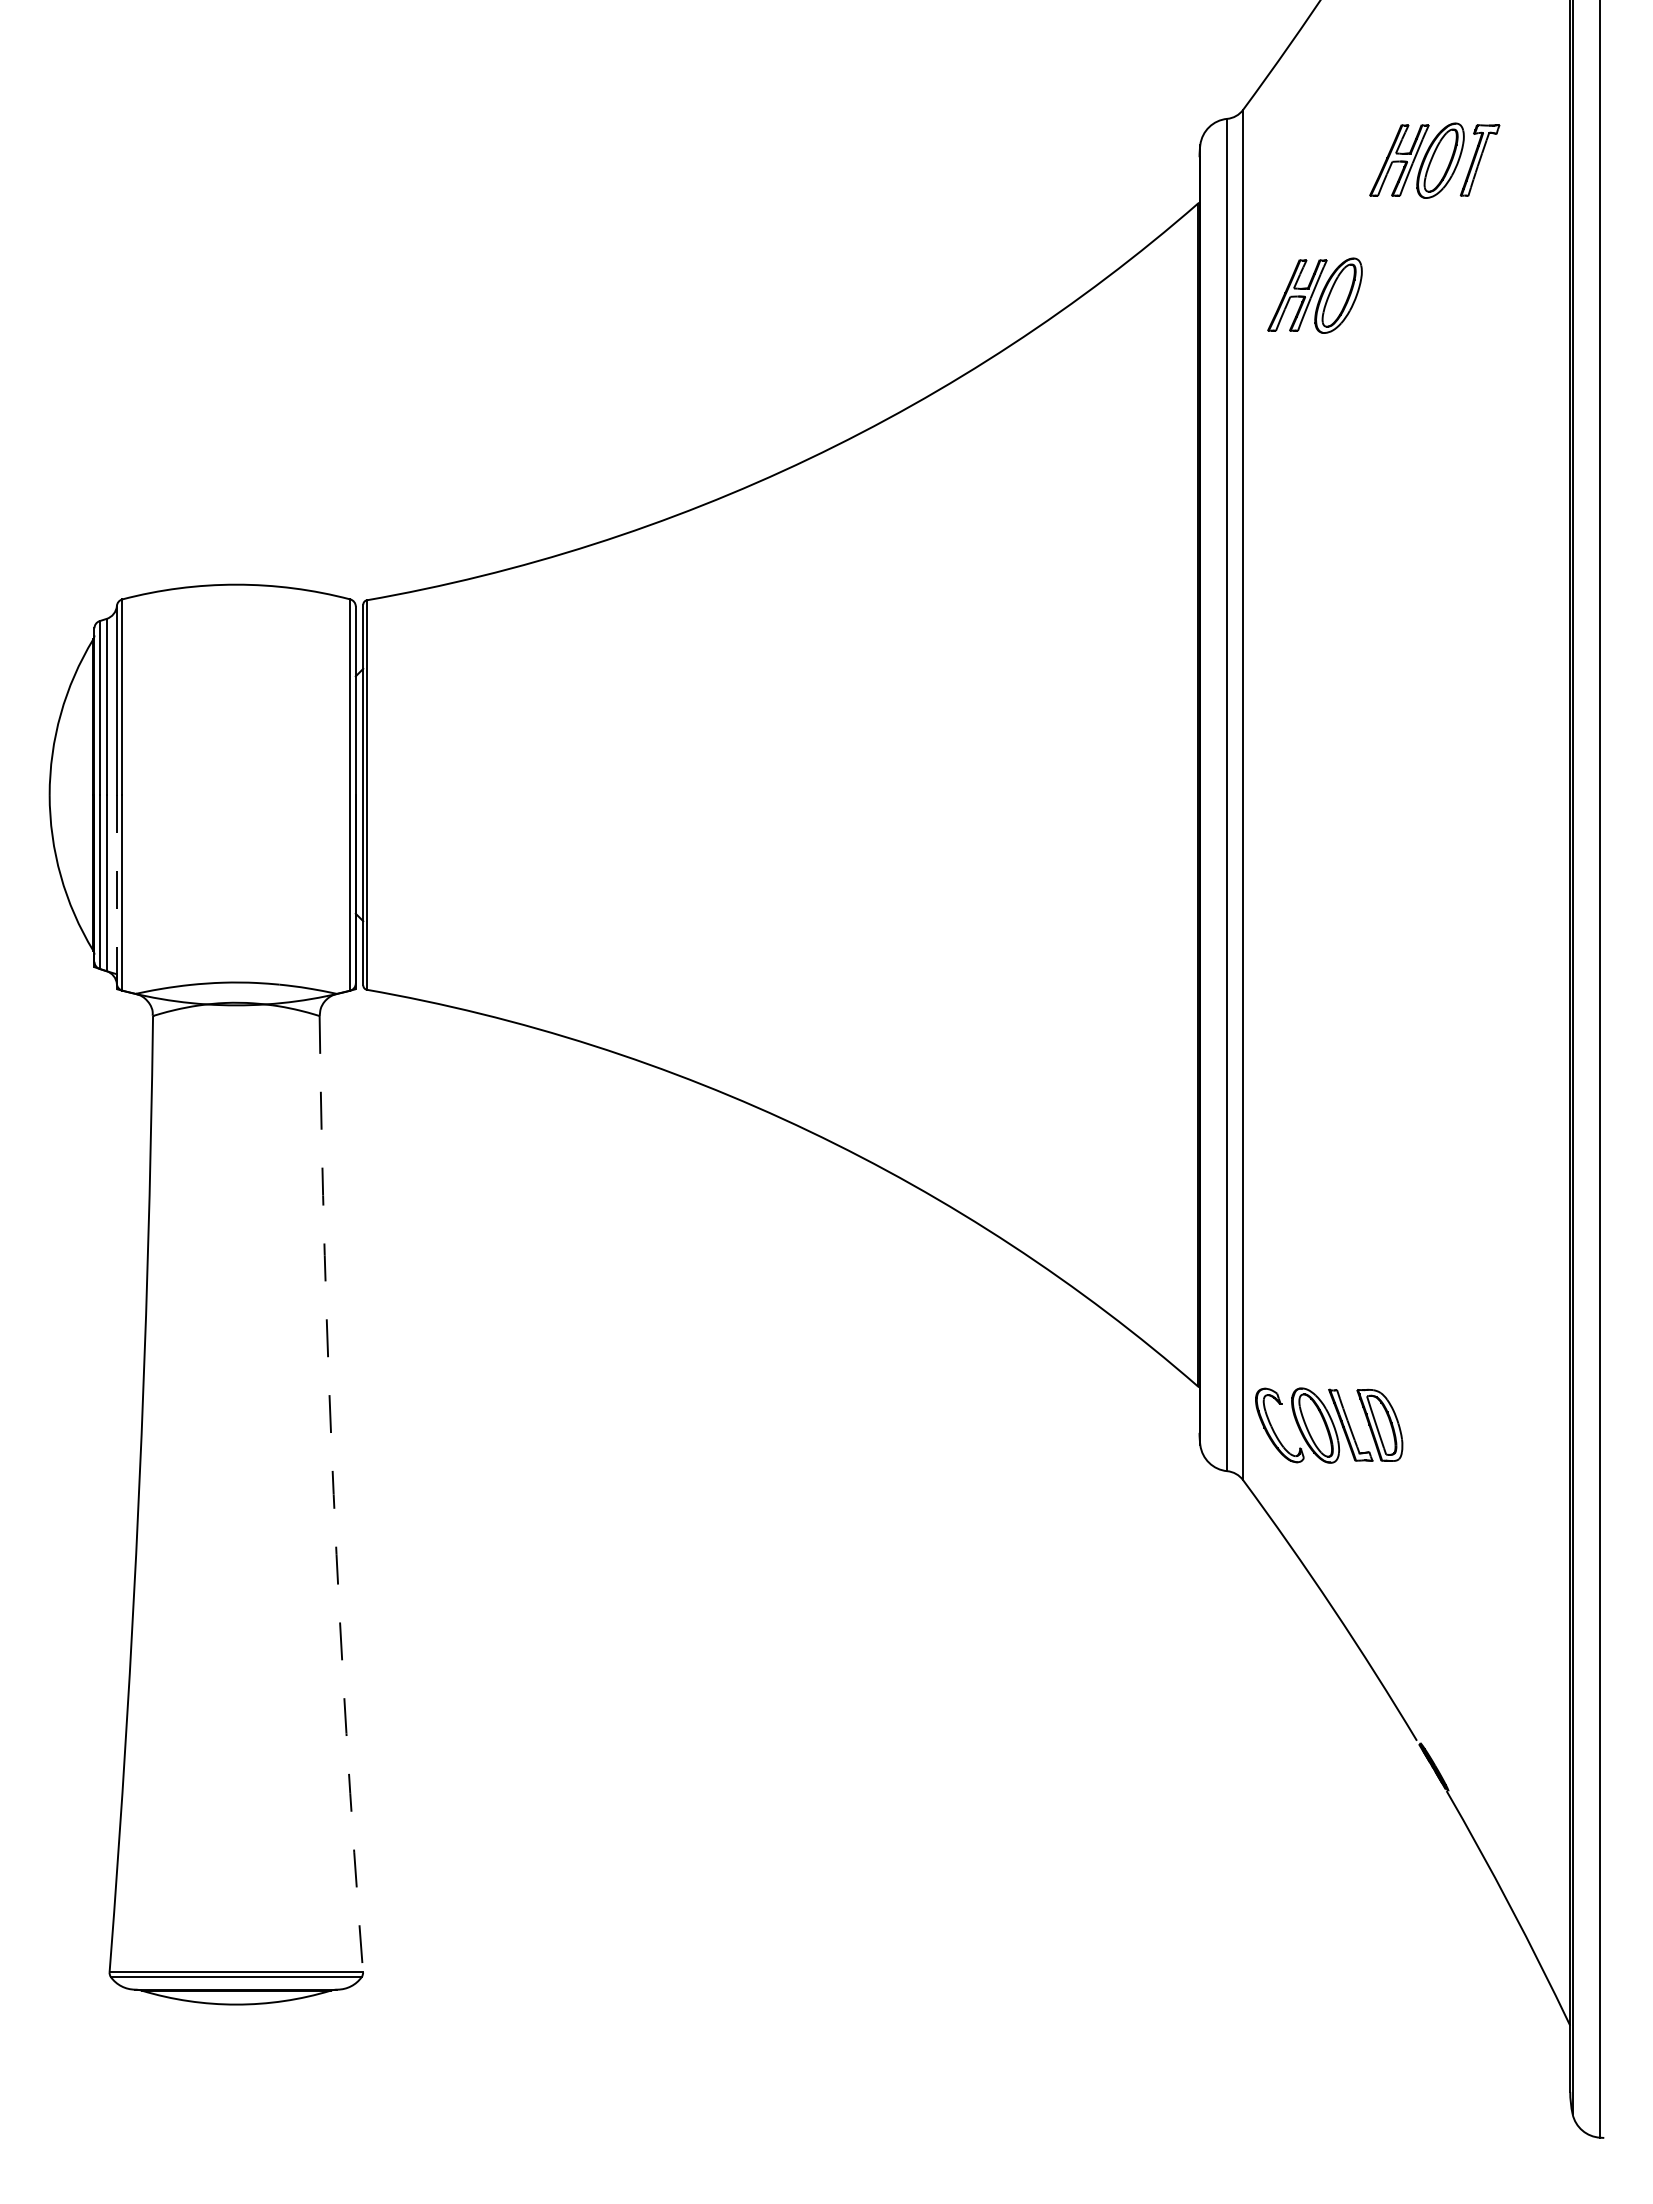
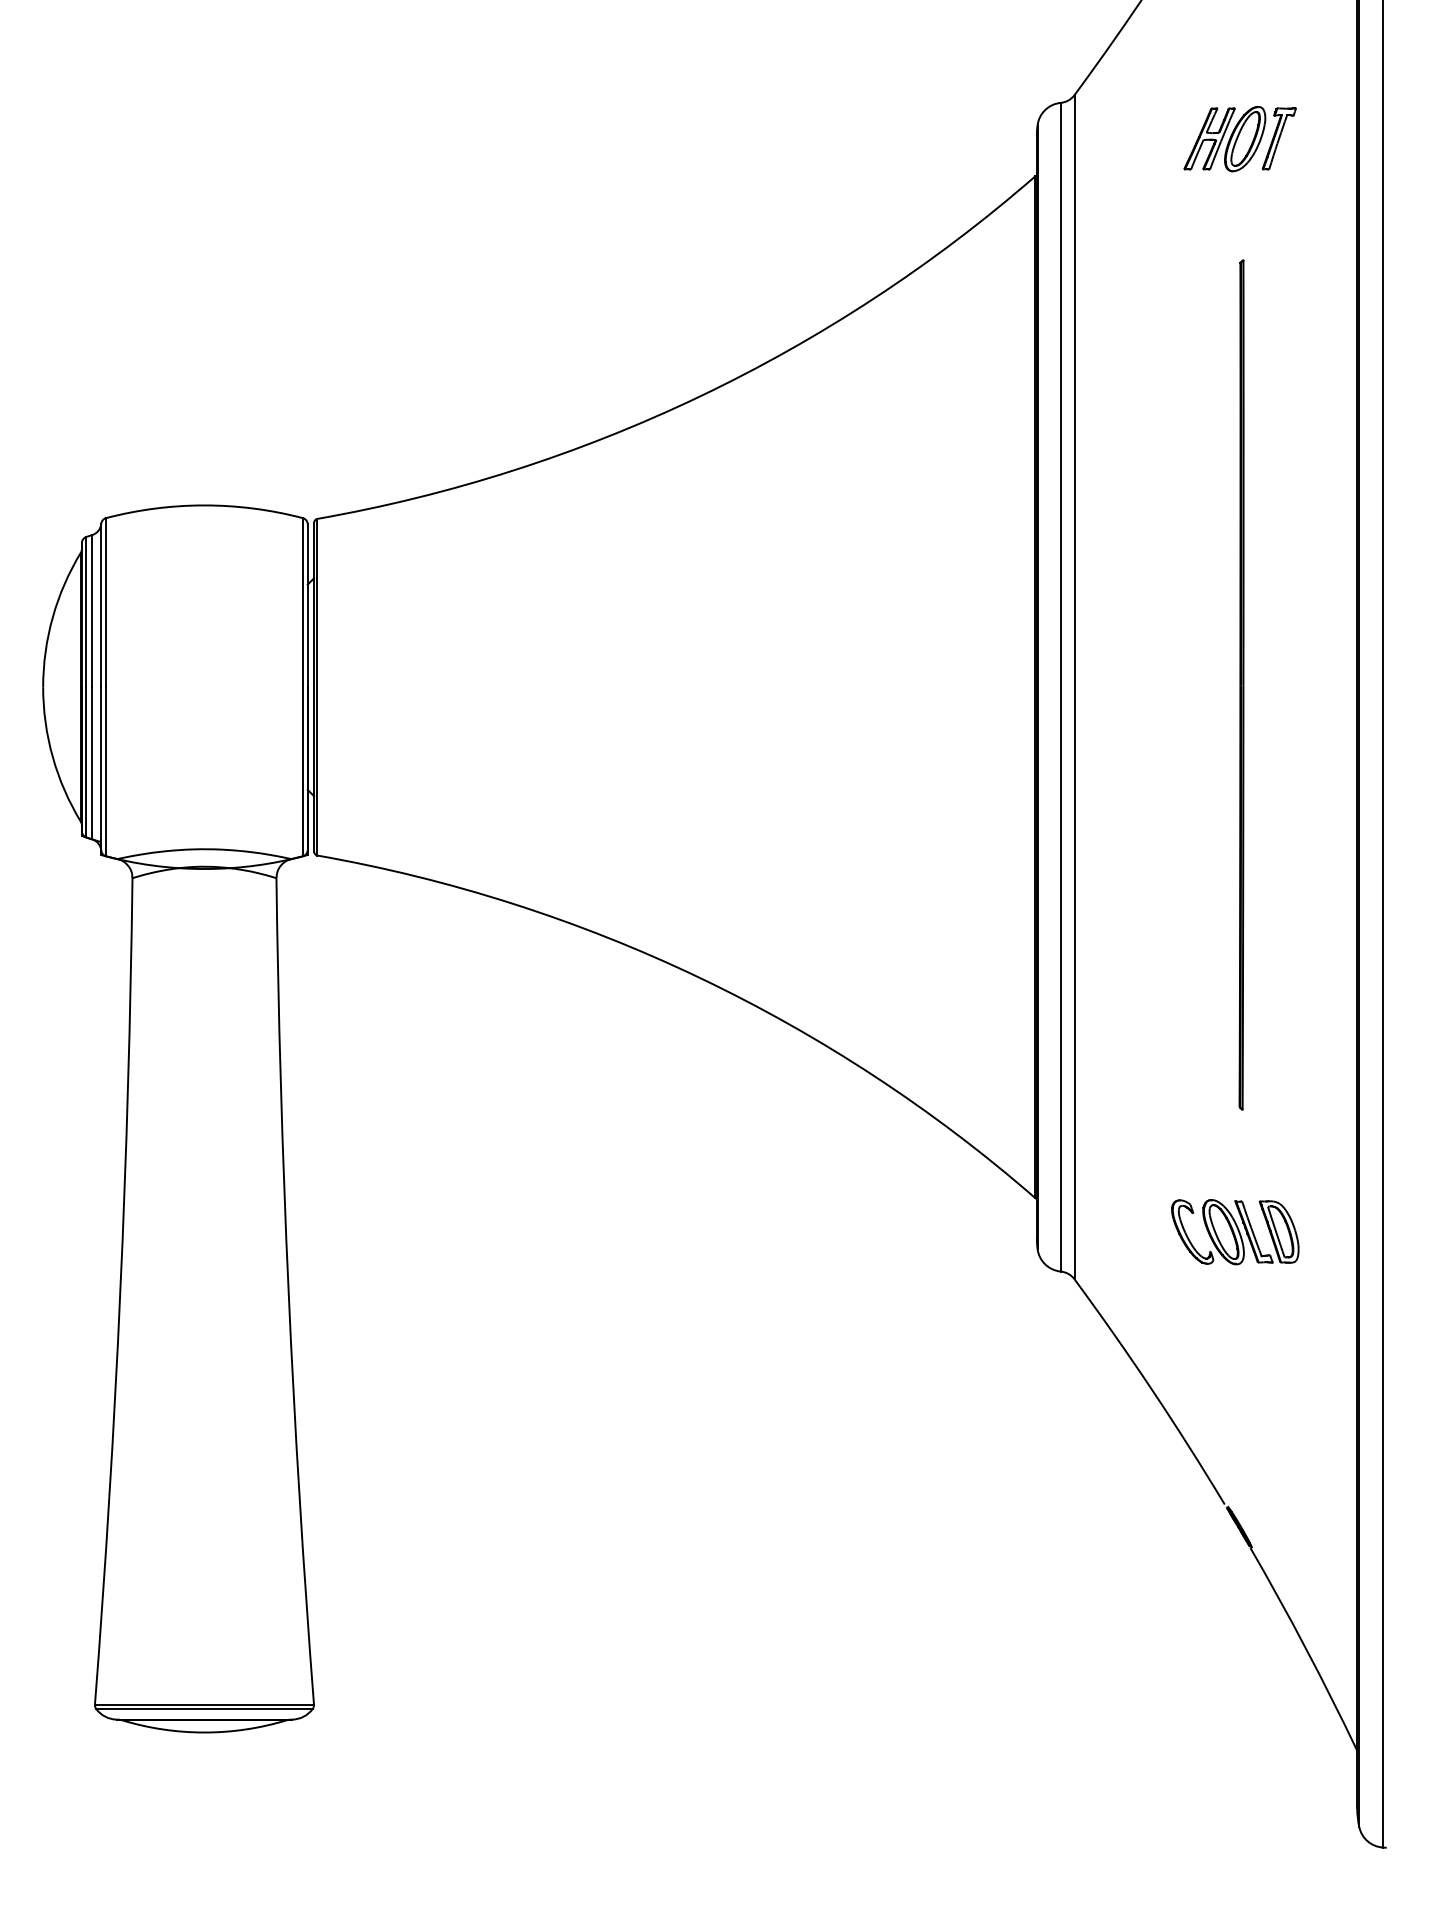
part: (1314, 295) -> (1136, 255), removed
part: (1436, 792) -> (1241, 685), added
line: (116, 889) -> (100, 768), dashed -> solid
part: (1329, 1425) -> (1235, 1232), moved
arc: (333, 1494) -> (288, 1291), dashed -> solid

